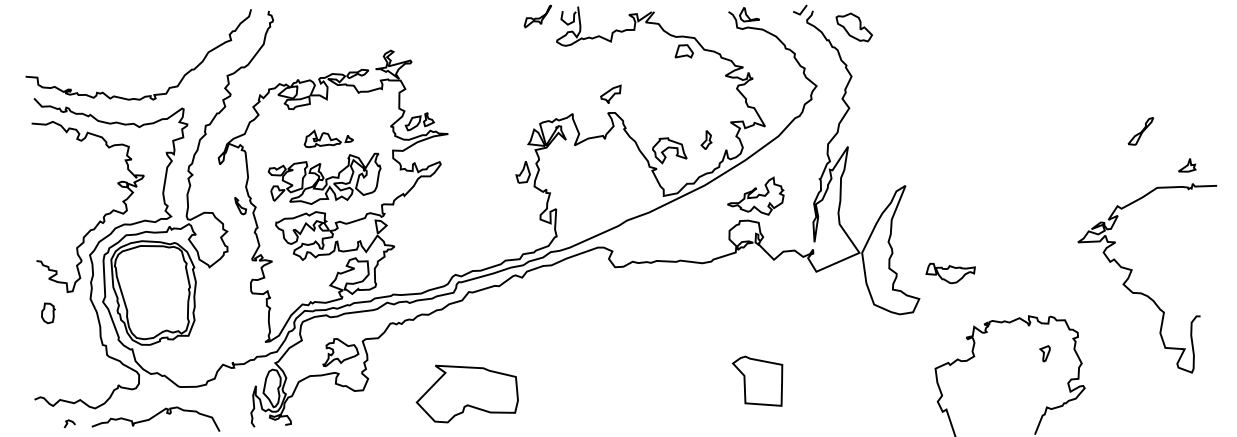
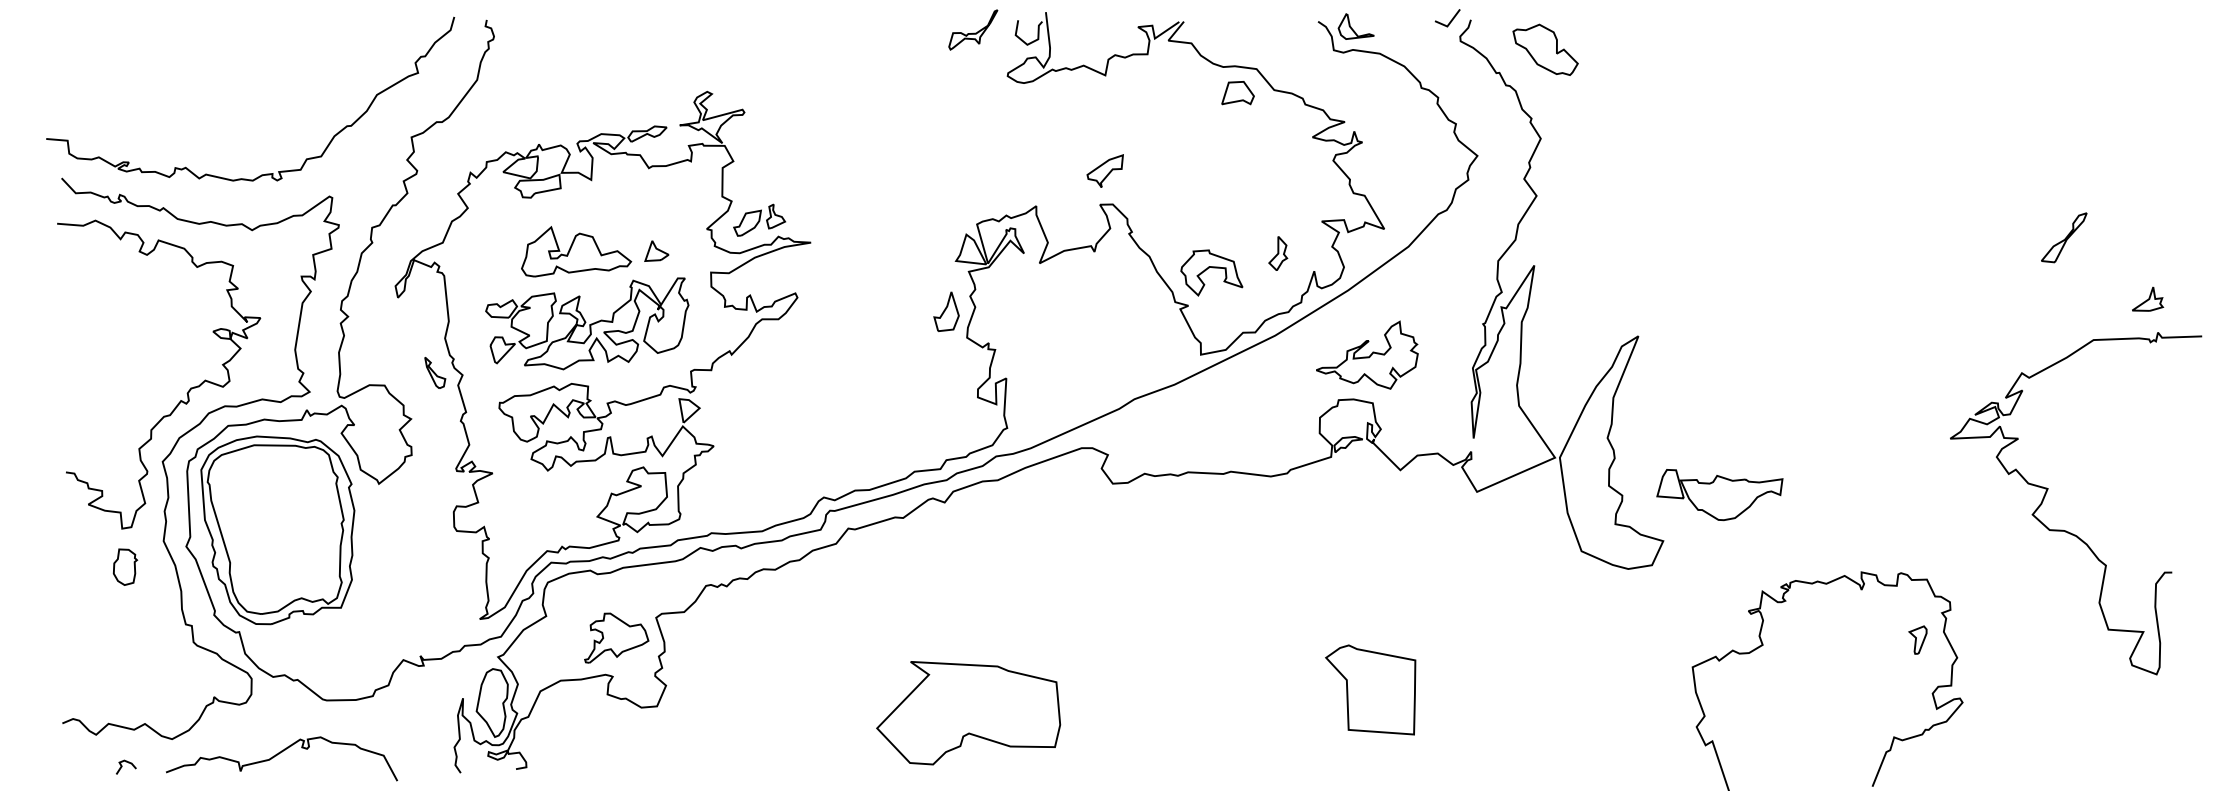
part: (328, 138) -> (594, 250), size x1.67
part: (950, 273) -> (1719, 495), size x1.43
part: (48, 313) -> (125, 567), moved
part: (1044, 353) -> (1916, 639), moved
part: (466, 393) -> (967, 712), moved

